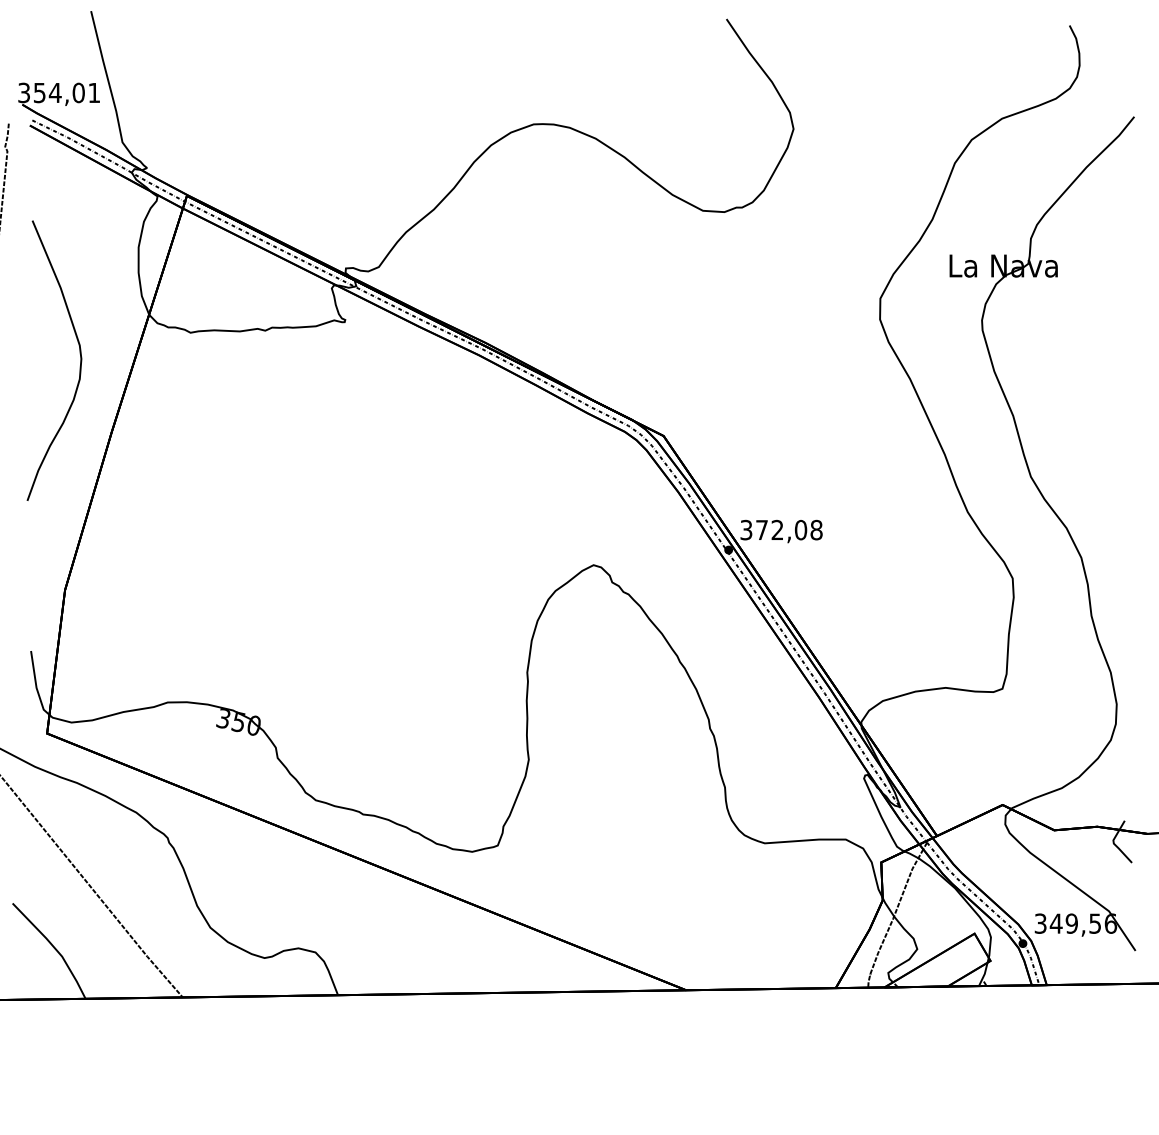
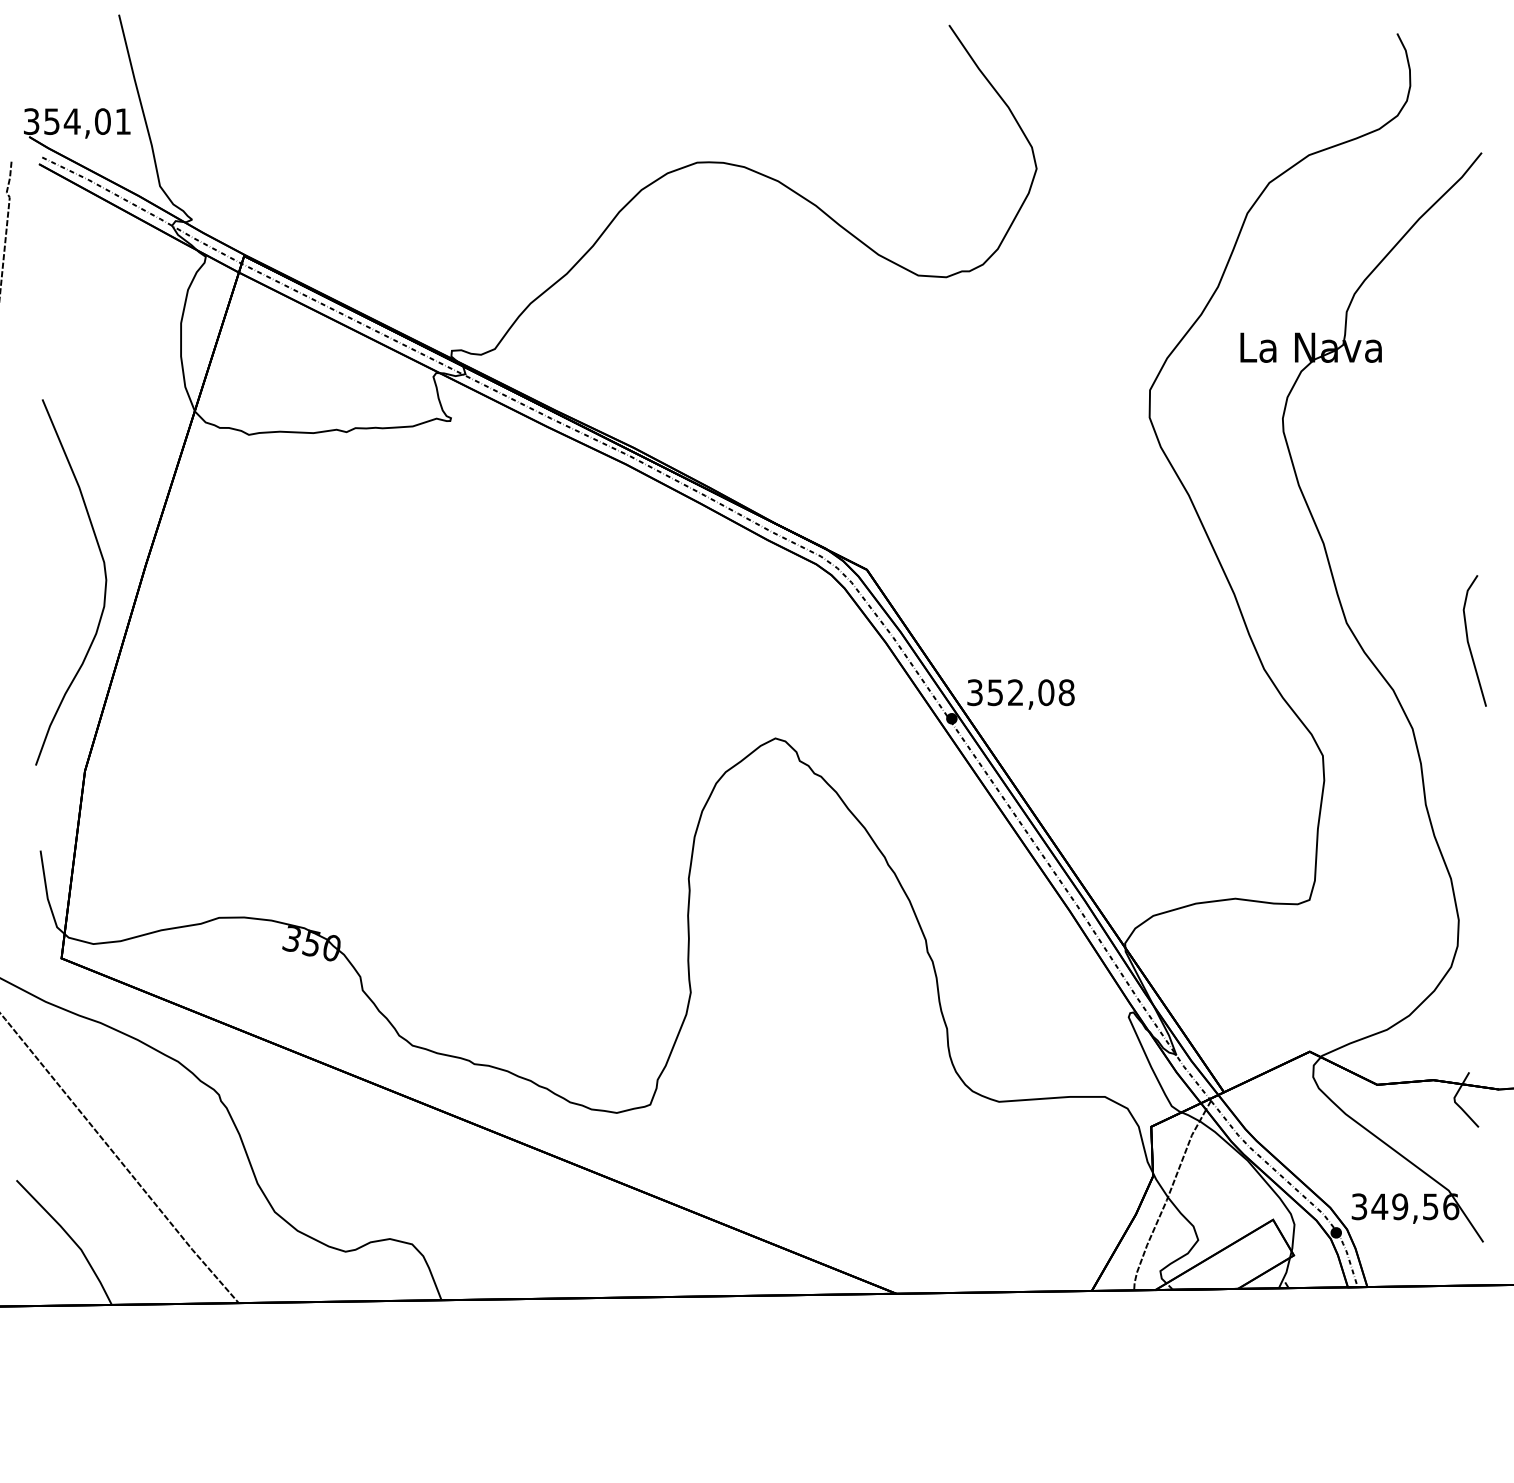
curve: (79, 366) -> (103, 589), moved
line: (1124, 490) -> (1468, 640), added
text: (761, 530) -> (994, 693), 372,08 -> 352,08

